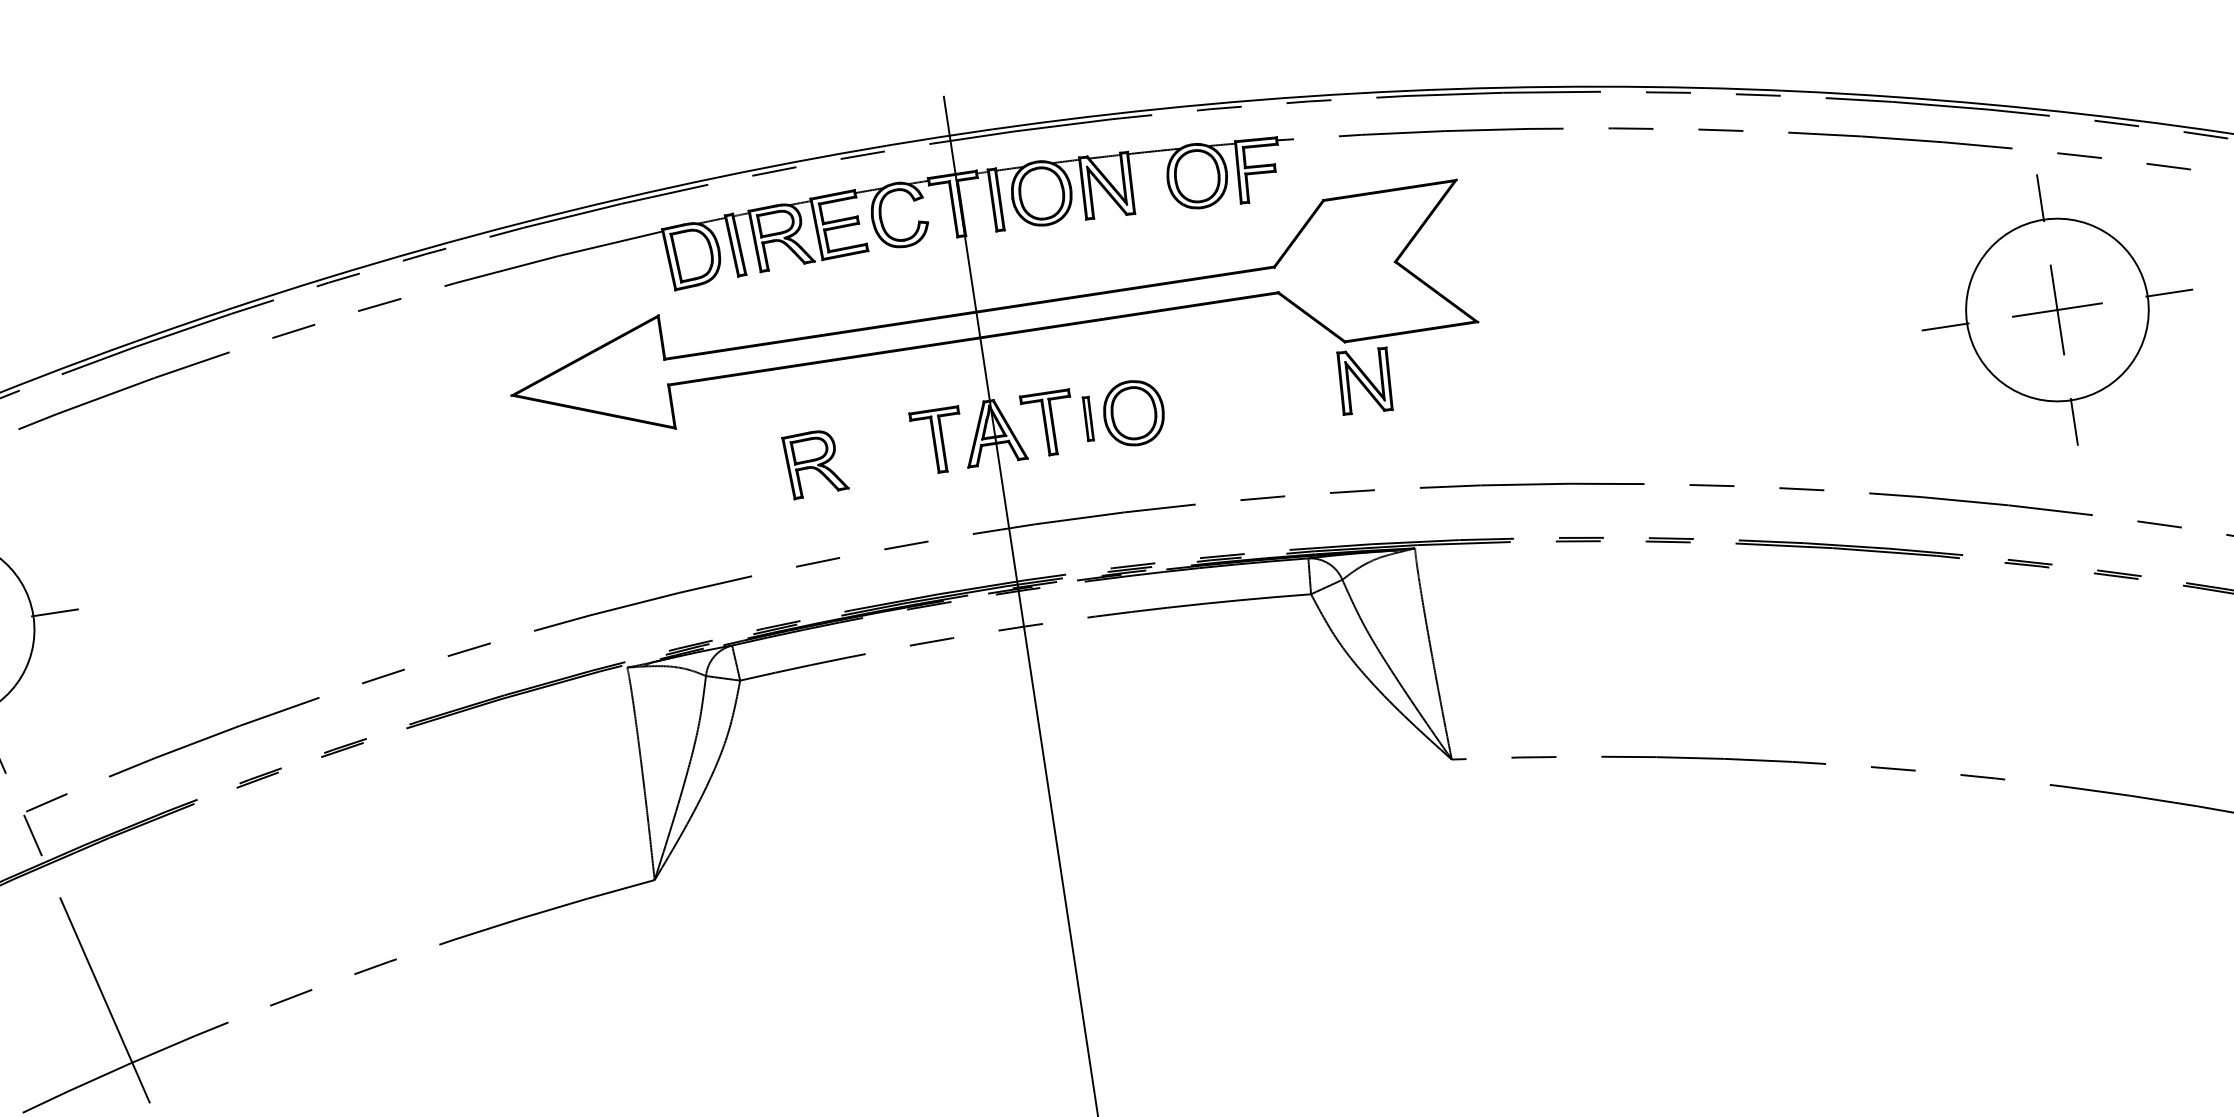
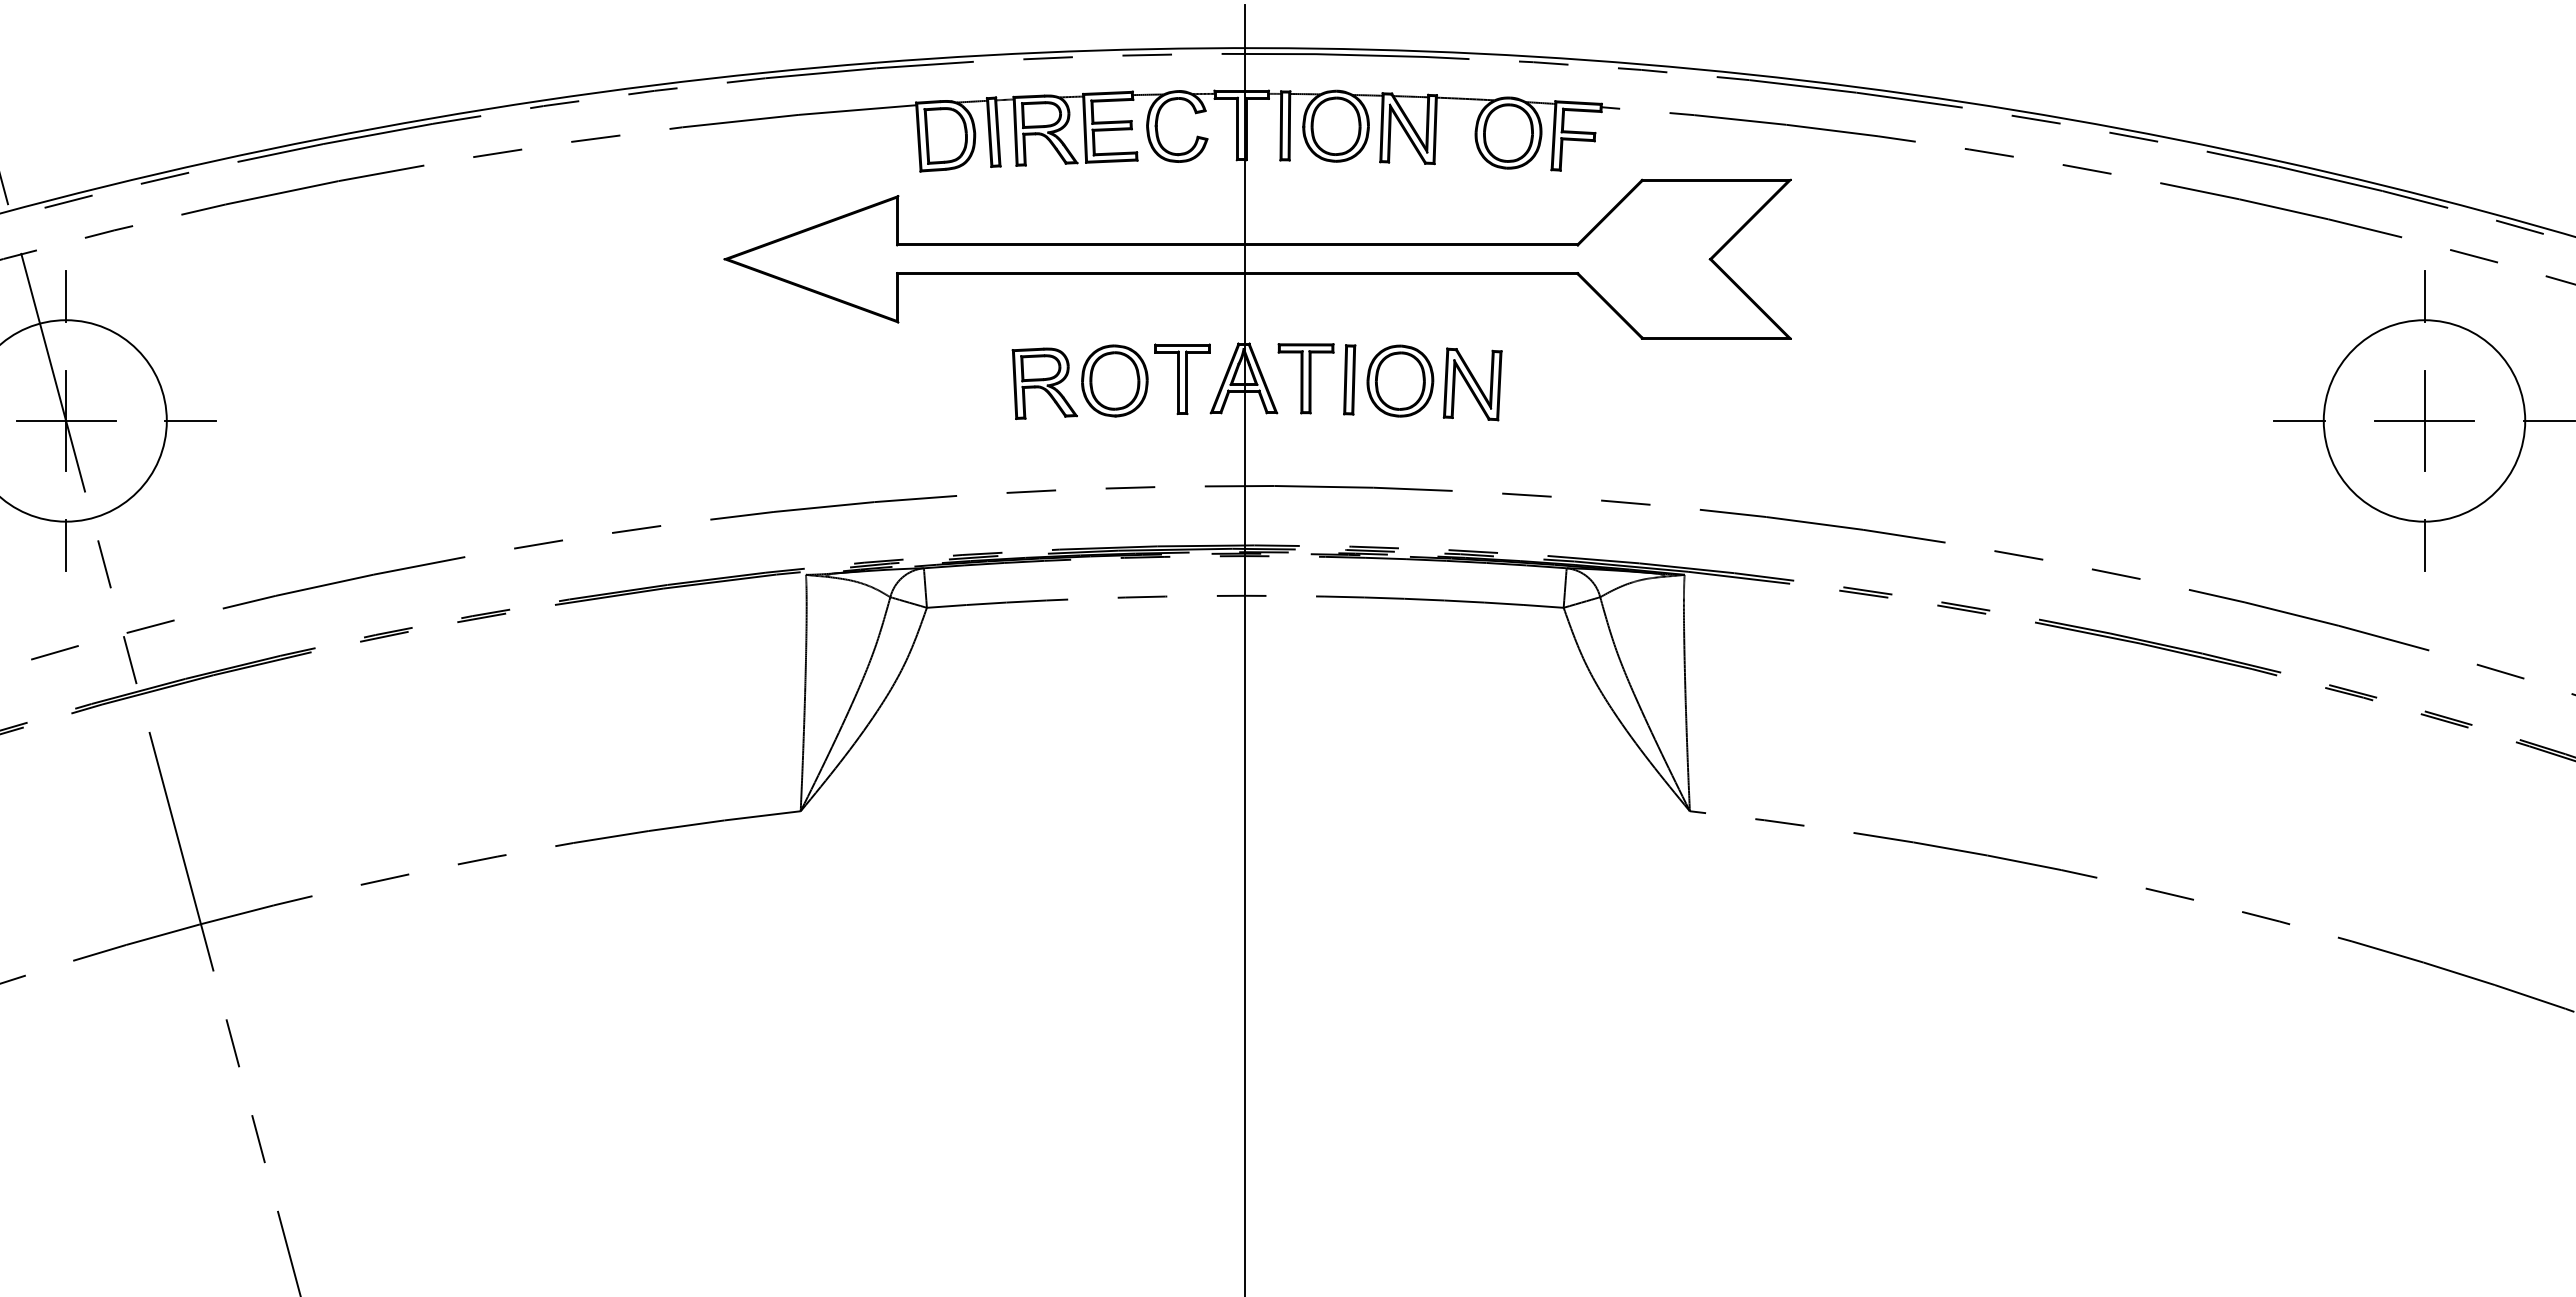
part: (1364, 381) -> (1472, 384), moved
part: (1088, 418) -> (1349, 379), size x1.43
part: (877, 451) -> (1114, 380), added

